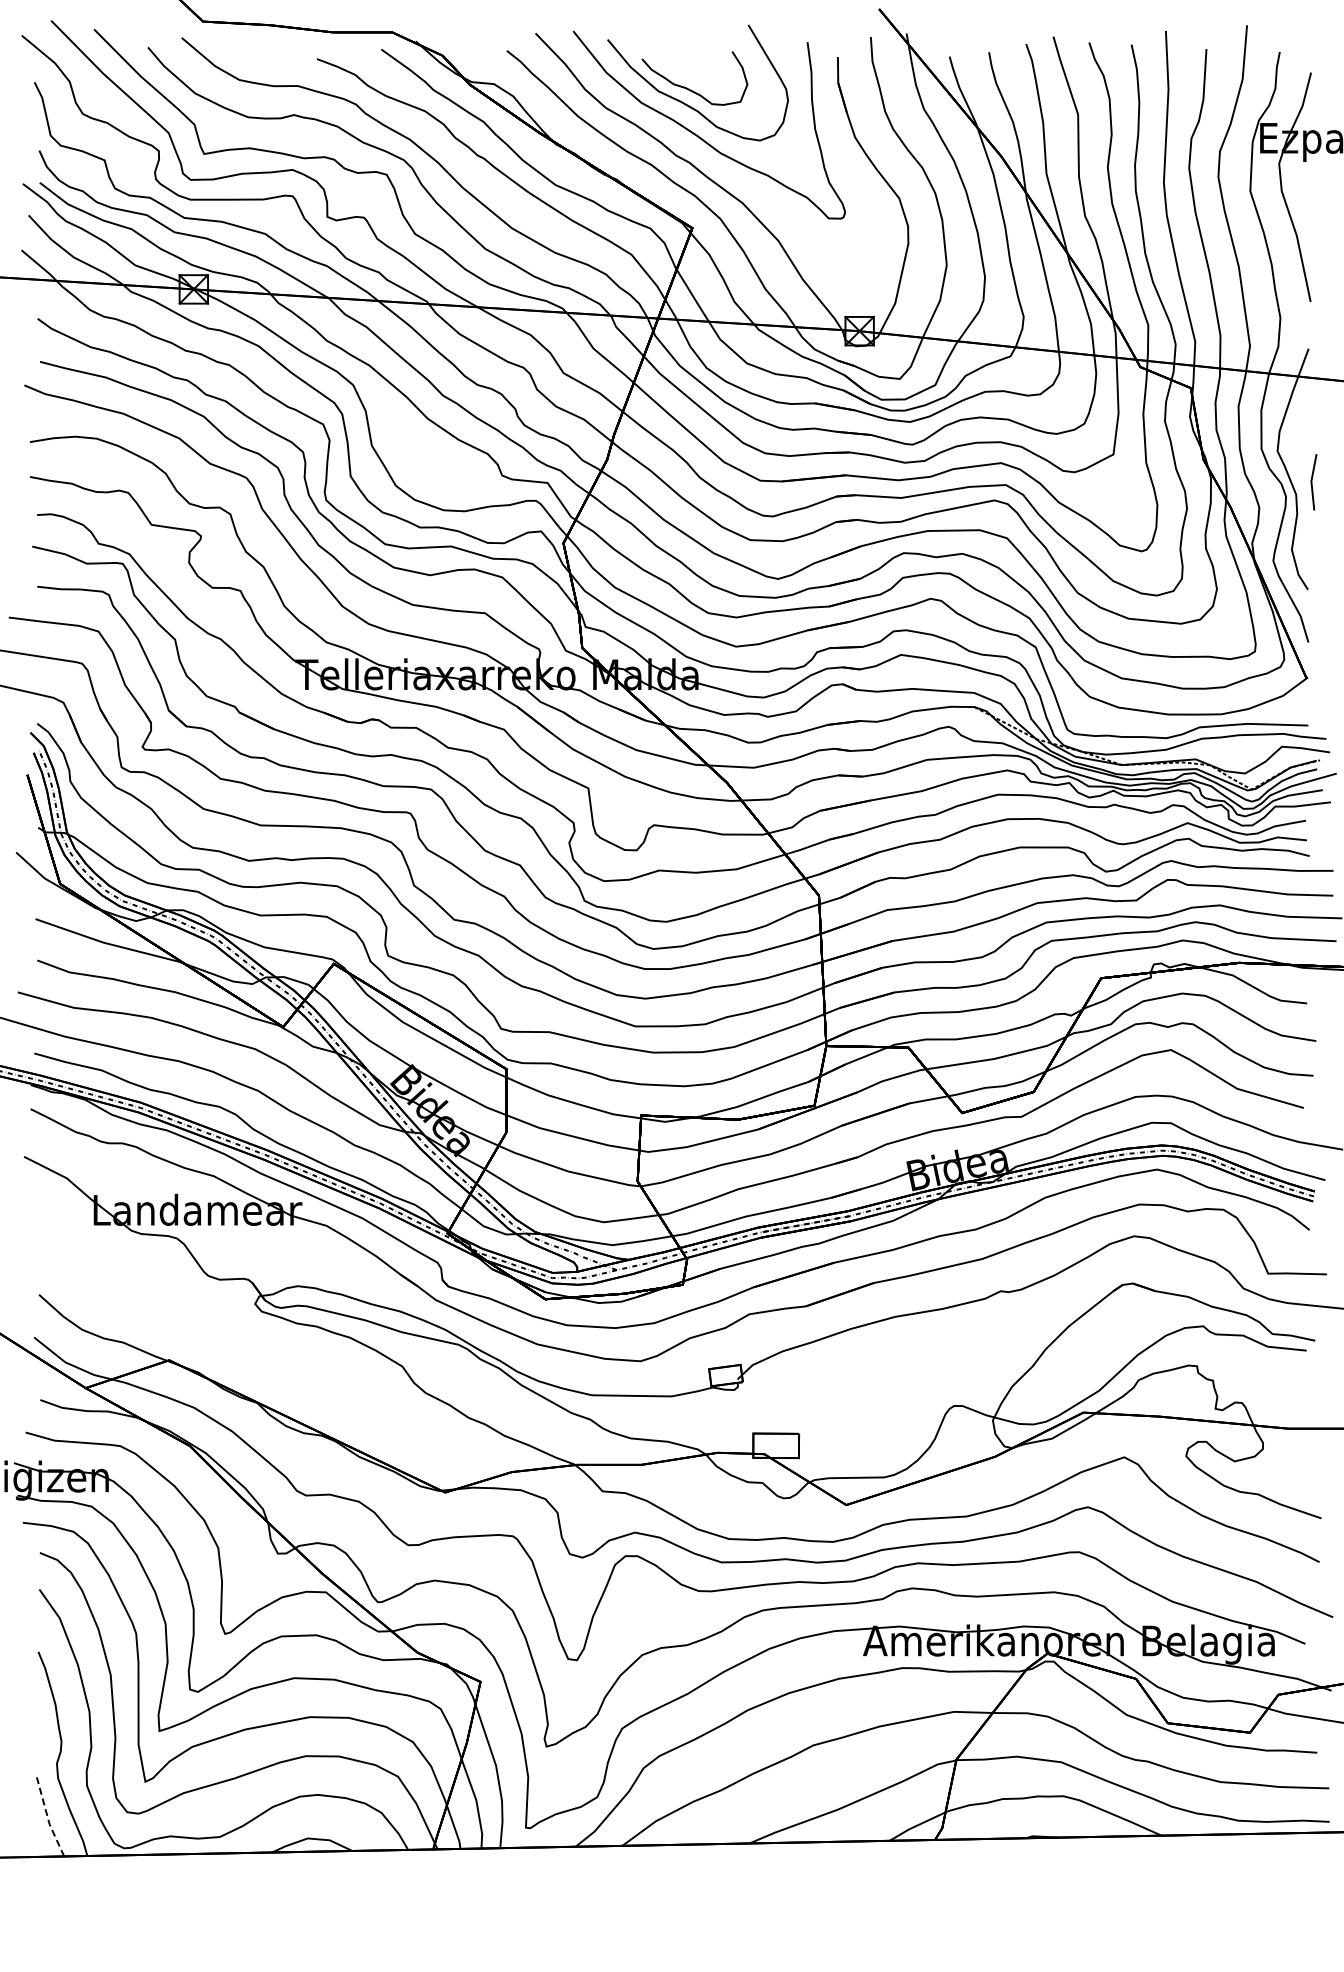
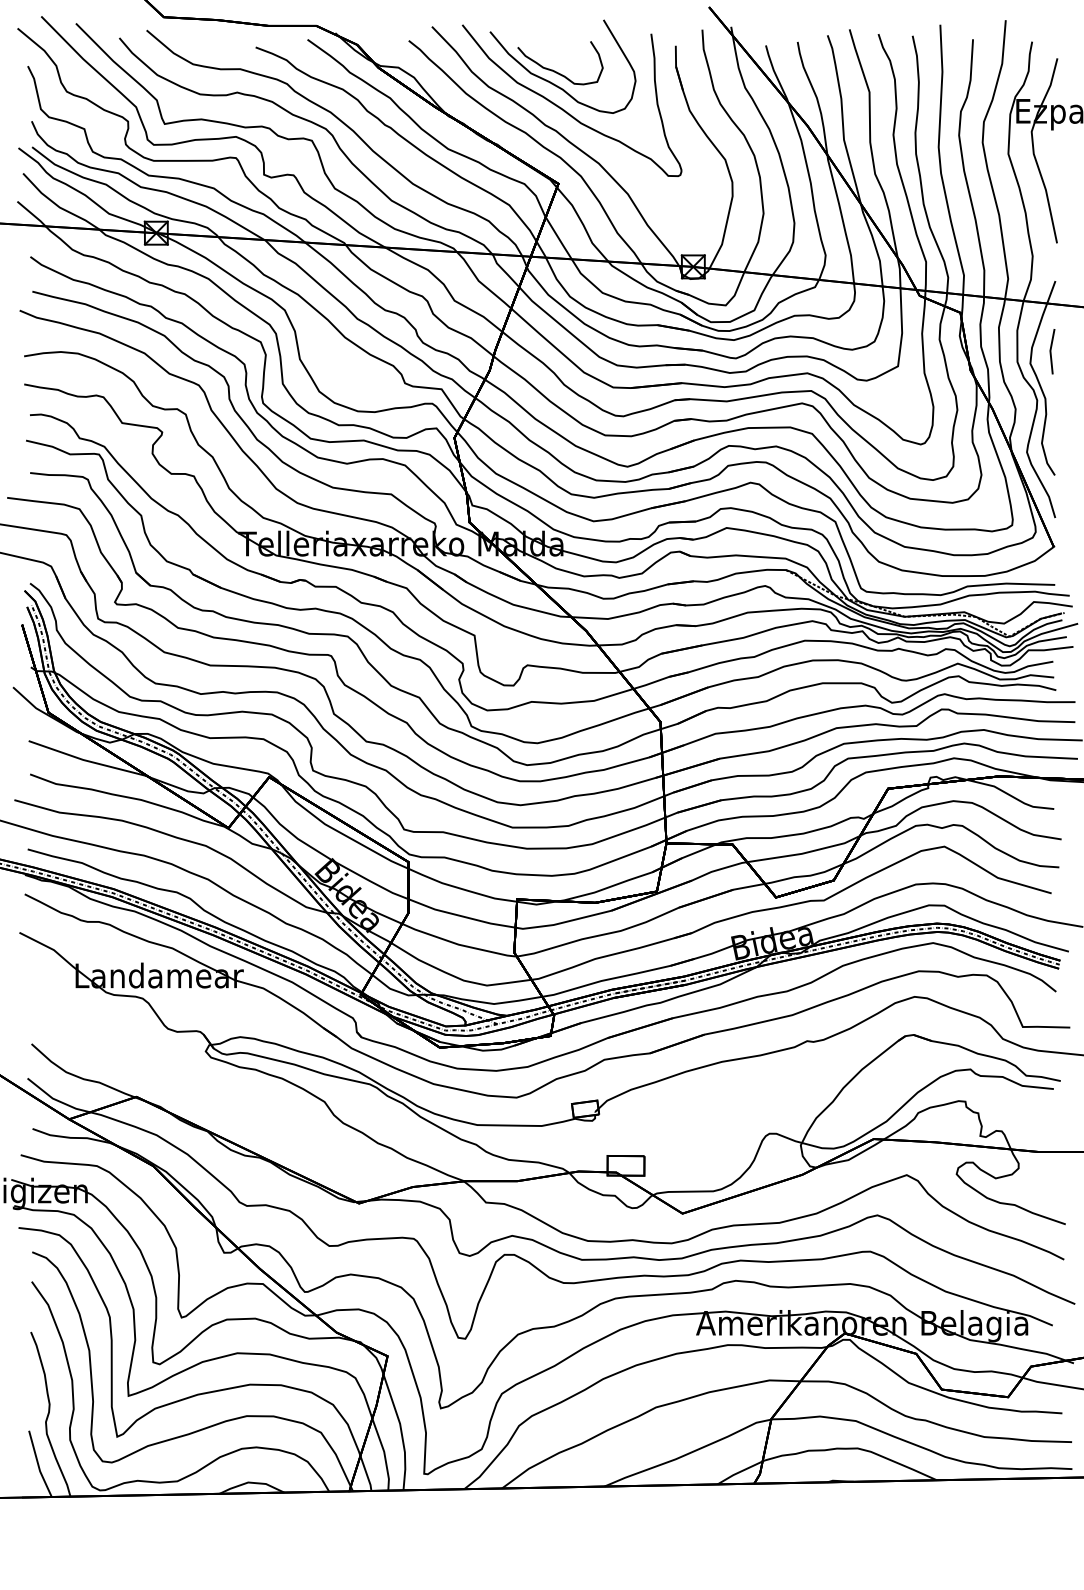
line: (1312, 482) -> (1051, 351), moved
line: (47, 1816) -> (38, 1464), dashed -> solid

